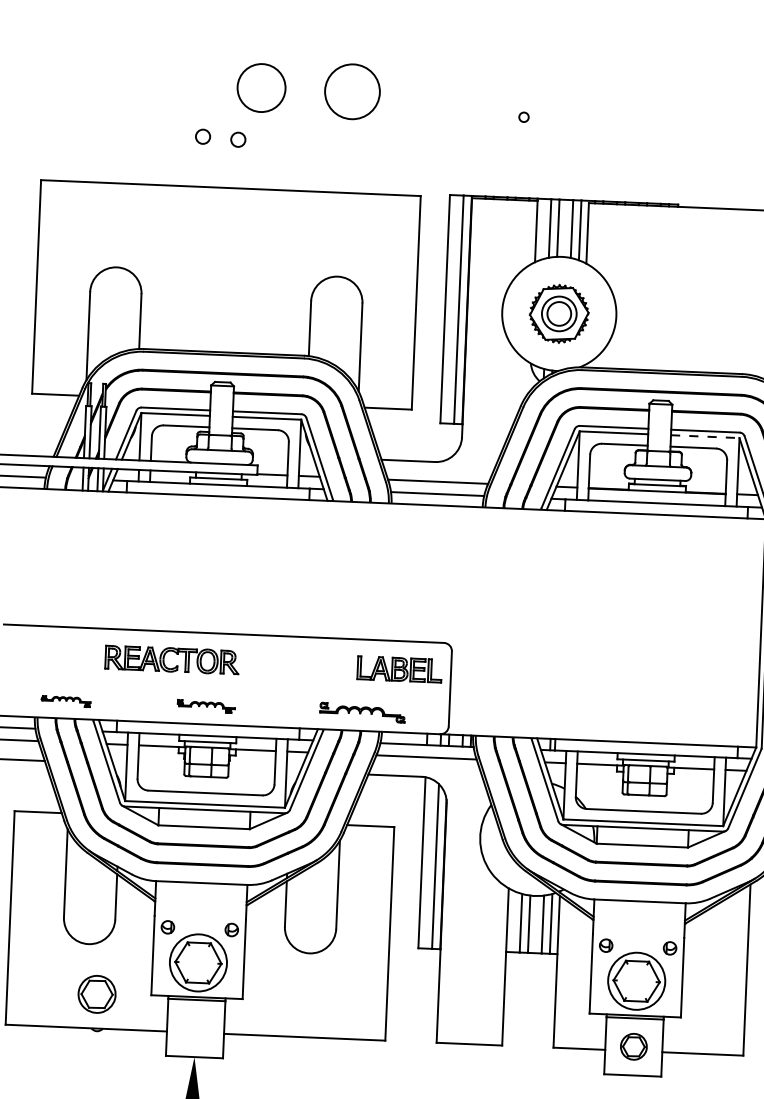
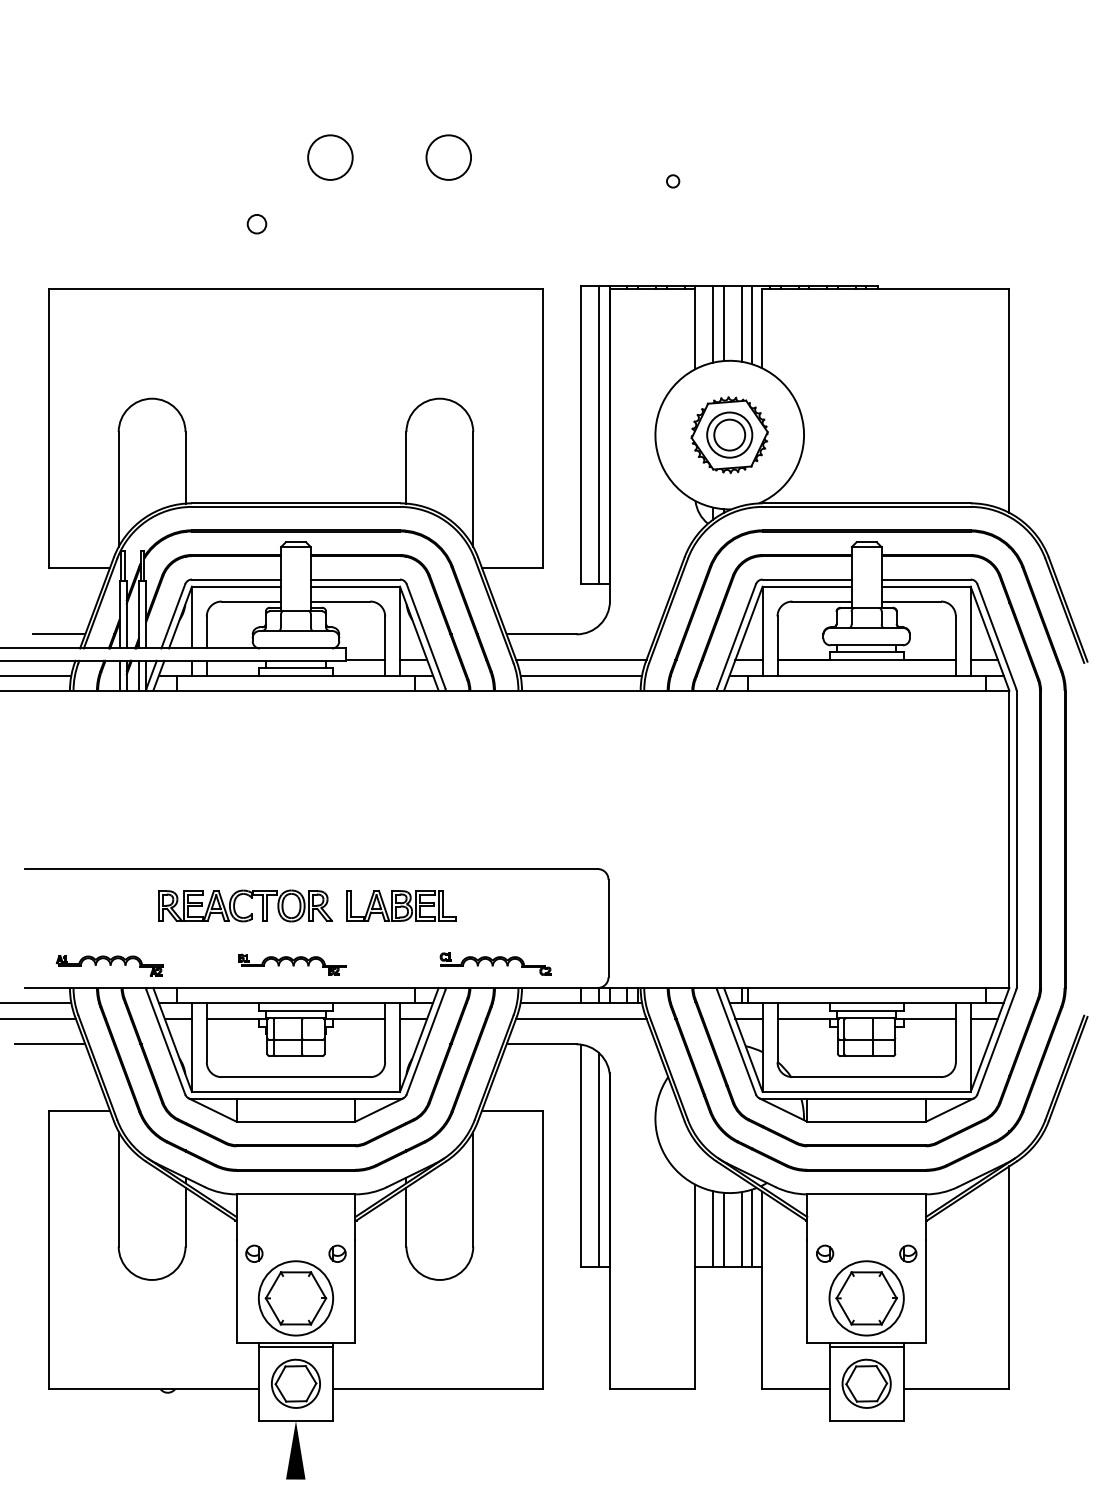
circle: (261, 87) -> (330, 157), size x0.71
circle: (352, 91) -> (448, 157), size x0.62
circle: (237, 139) -> (302, 226), removed
line: (705, 436) -> (926, 586), dashed -> solid
line: (37, 445) -> (58, 634), added
part: (399, 669) -> (401, 905), moved
part: (65, 701) -> (109, 965), size x1.67
part: (206, 706) -> (292, 964), size x1.43
part: (96, 994) -> (295, 1383), moved
part: (633, 1046) -> (866, 1383), size x1.43

